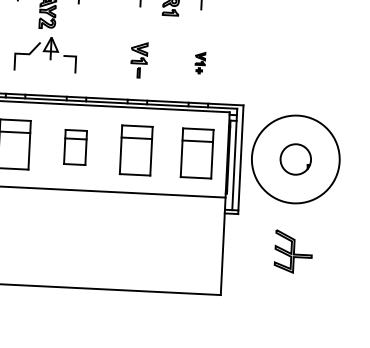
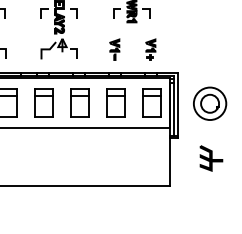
part: (199, 62) -> (150, 49), size x1.67
part: (75, 146) -> (79, 102), size x1.43
circle: (294, 158) -> (209, 103), size x0.62

